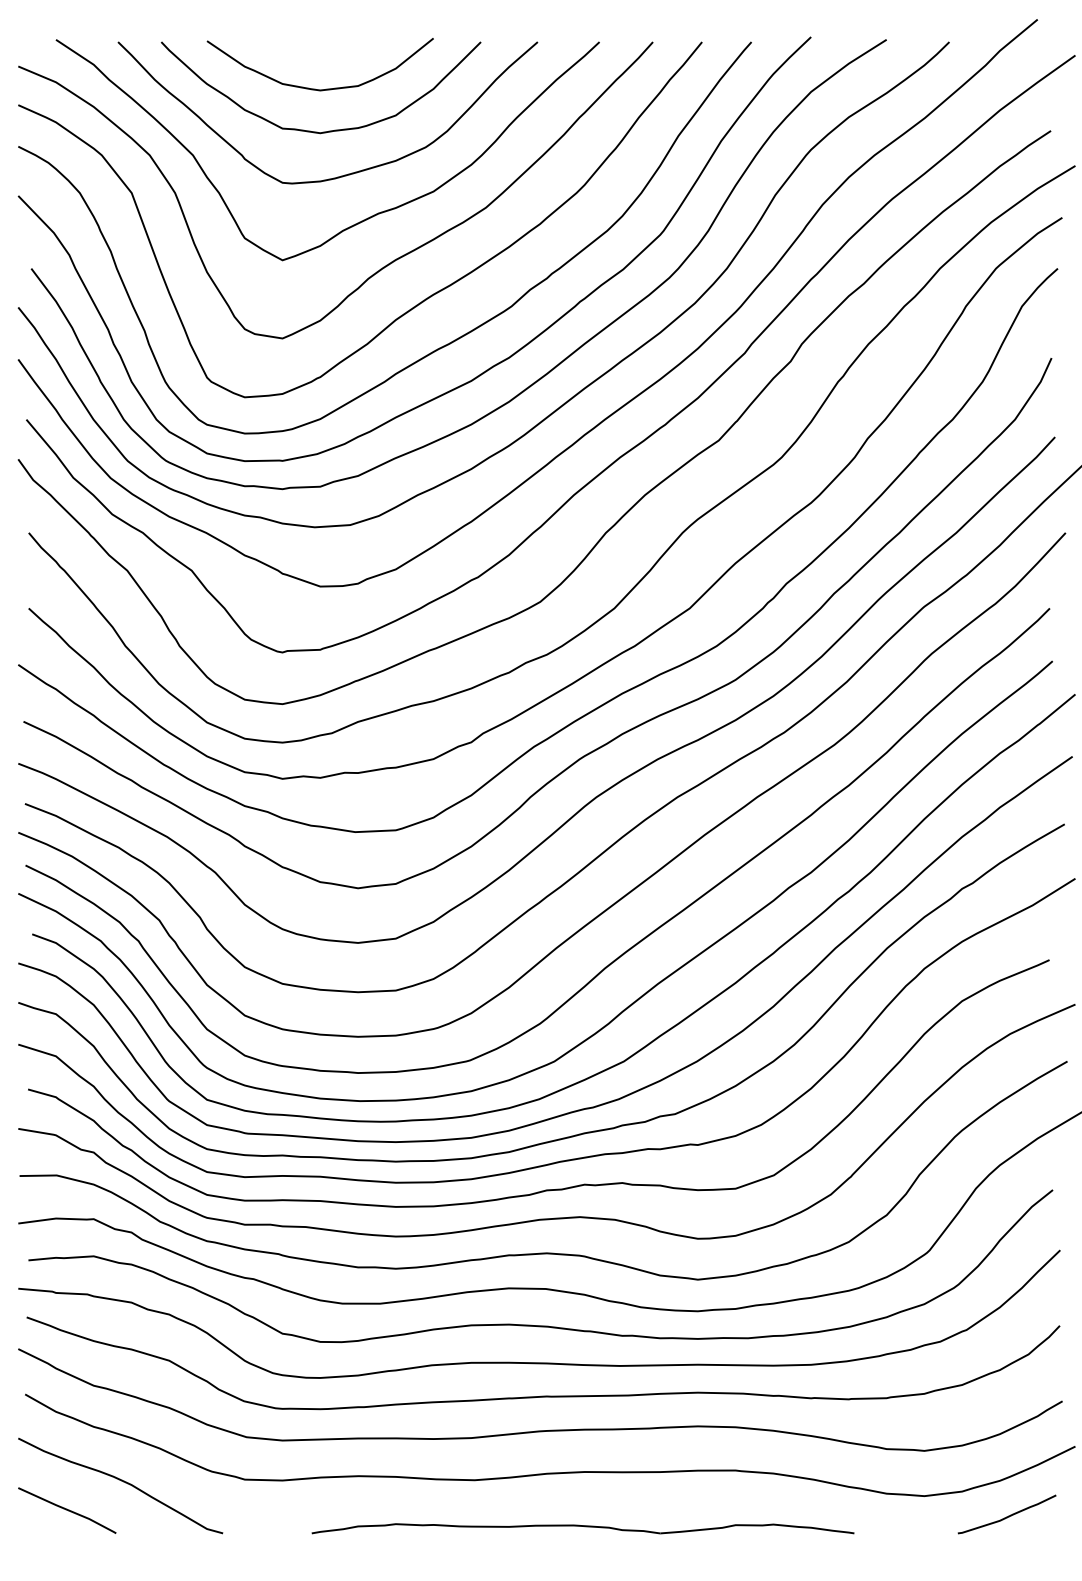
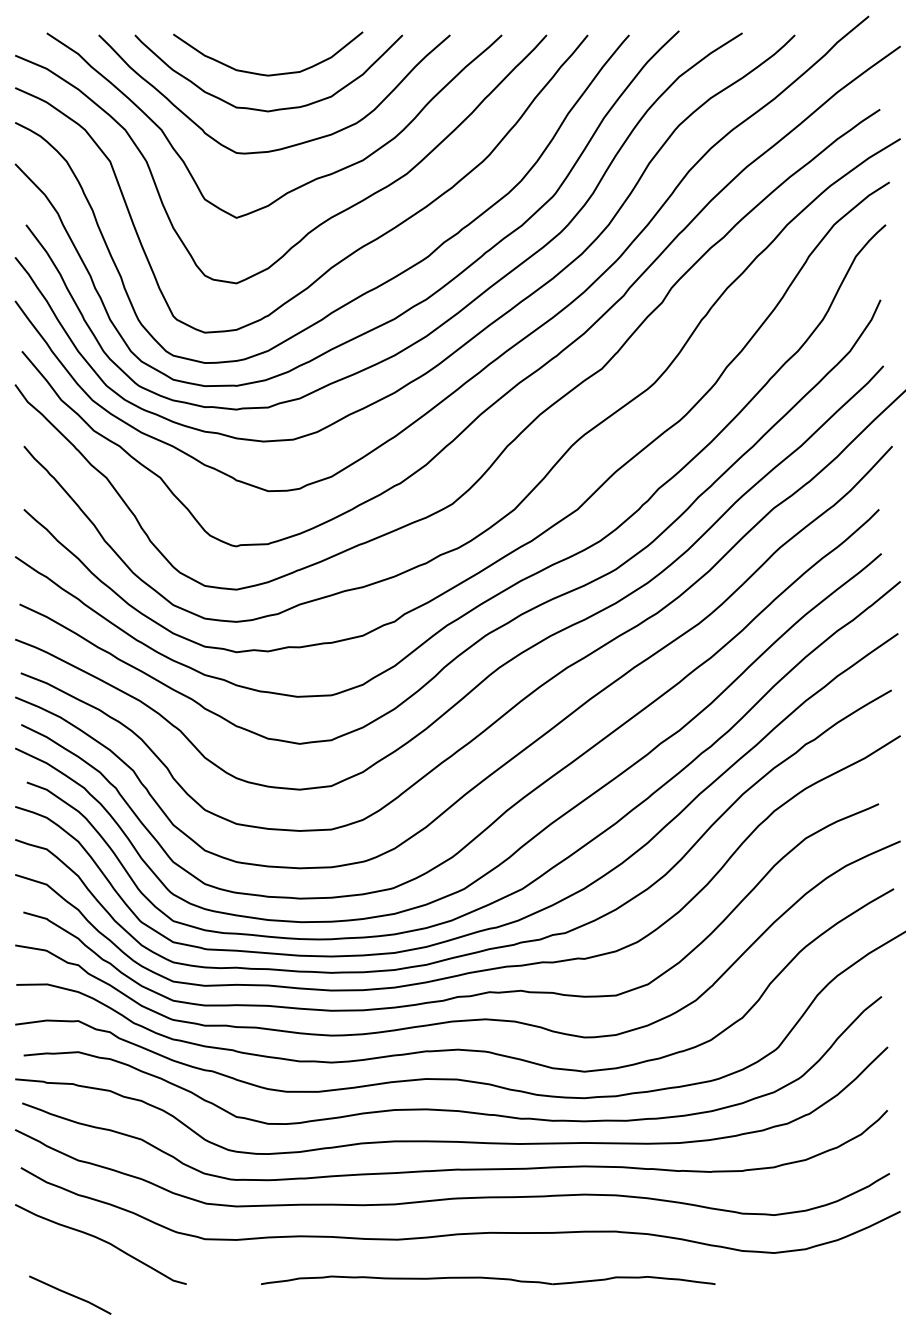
line: (67, 1509) -> (70, 1294), moved
curve: (1007, 1515) -> (843, 1269), removed

